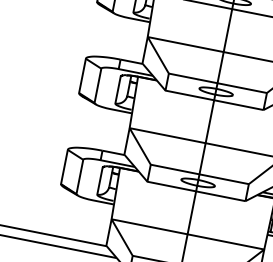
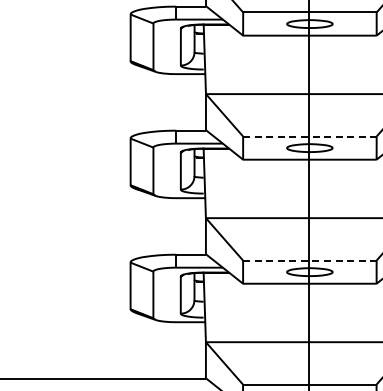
line: (217, 83) -> (309, 136), solid -> dashed
line: (199, 174) -> (309, 260), solid -> dashed

